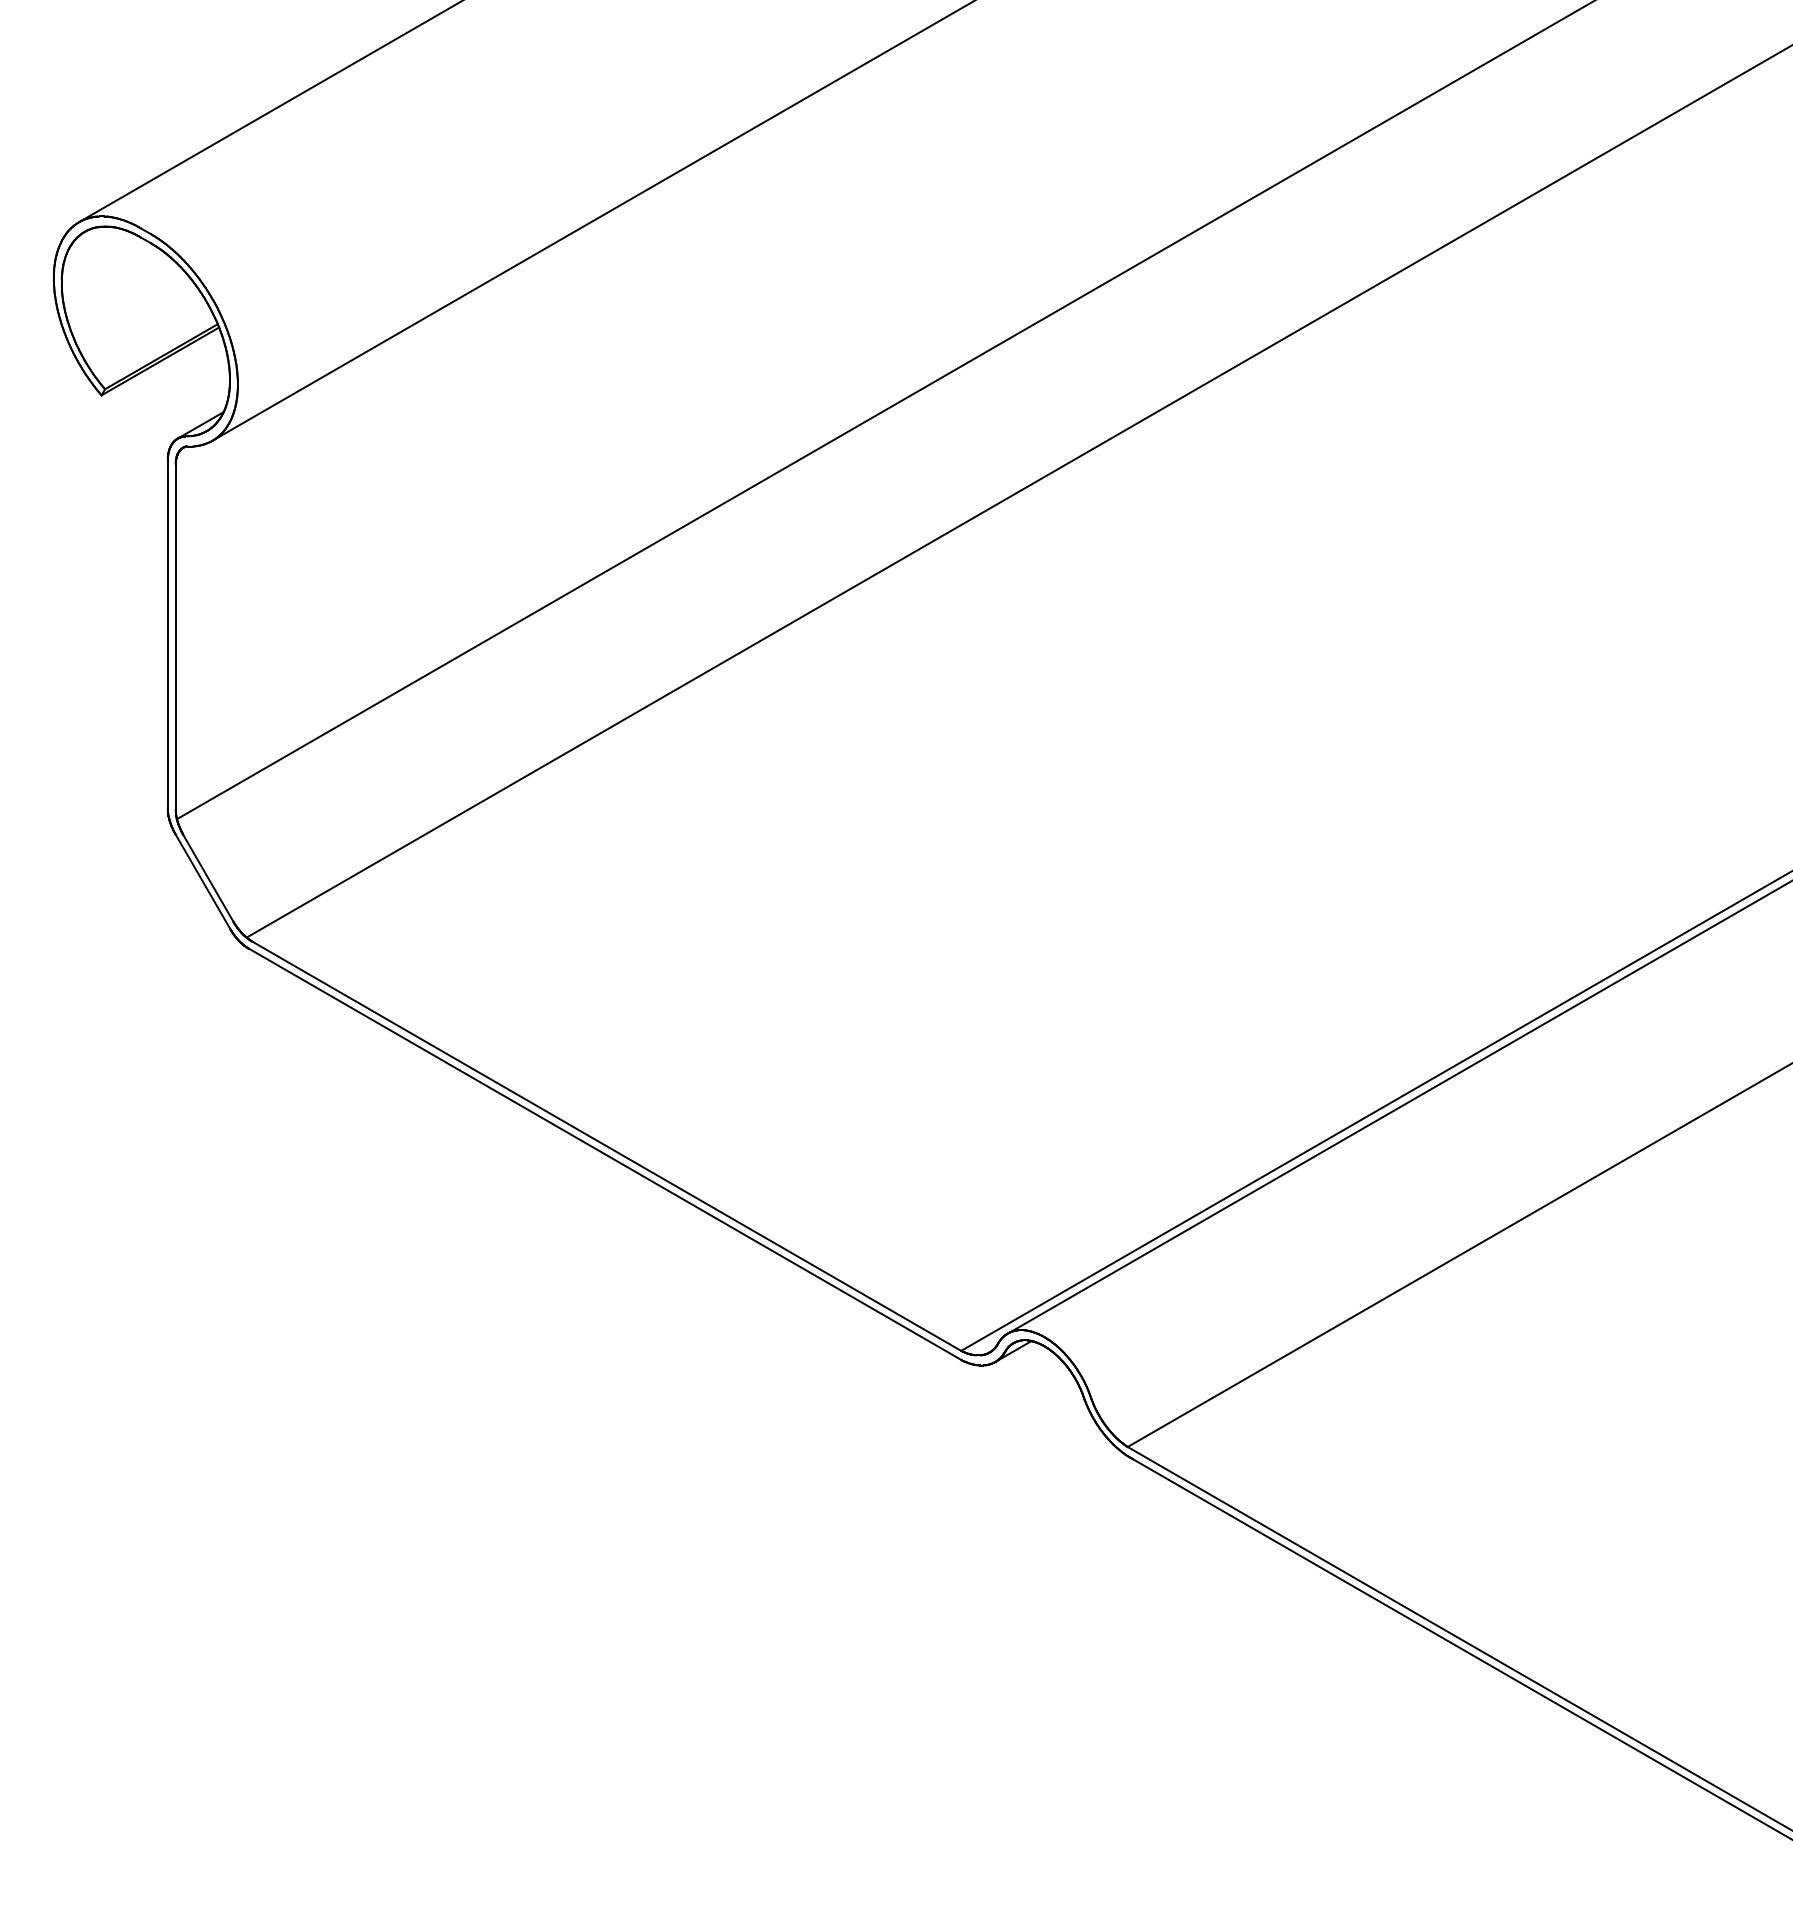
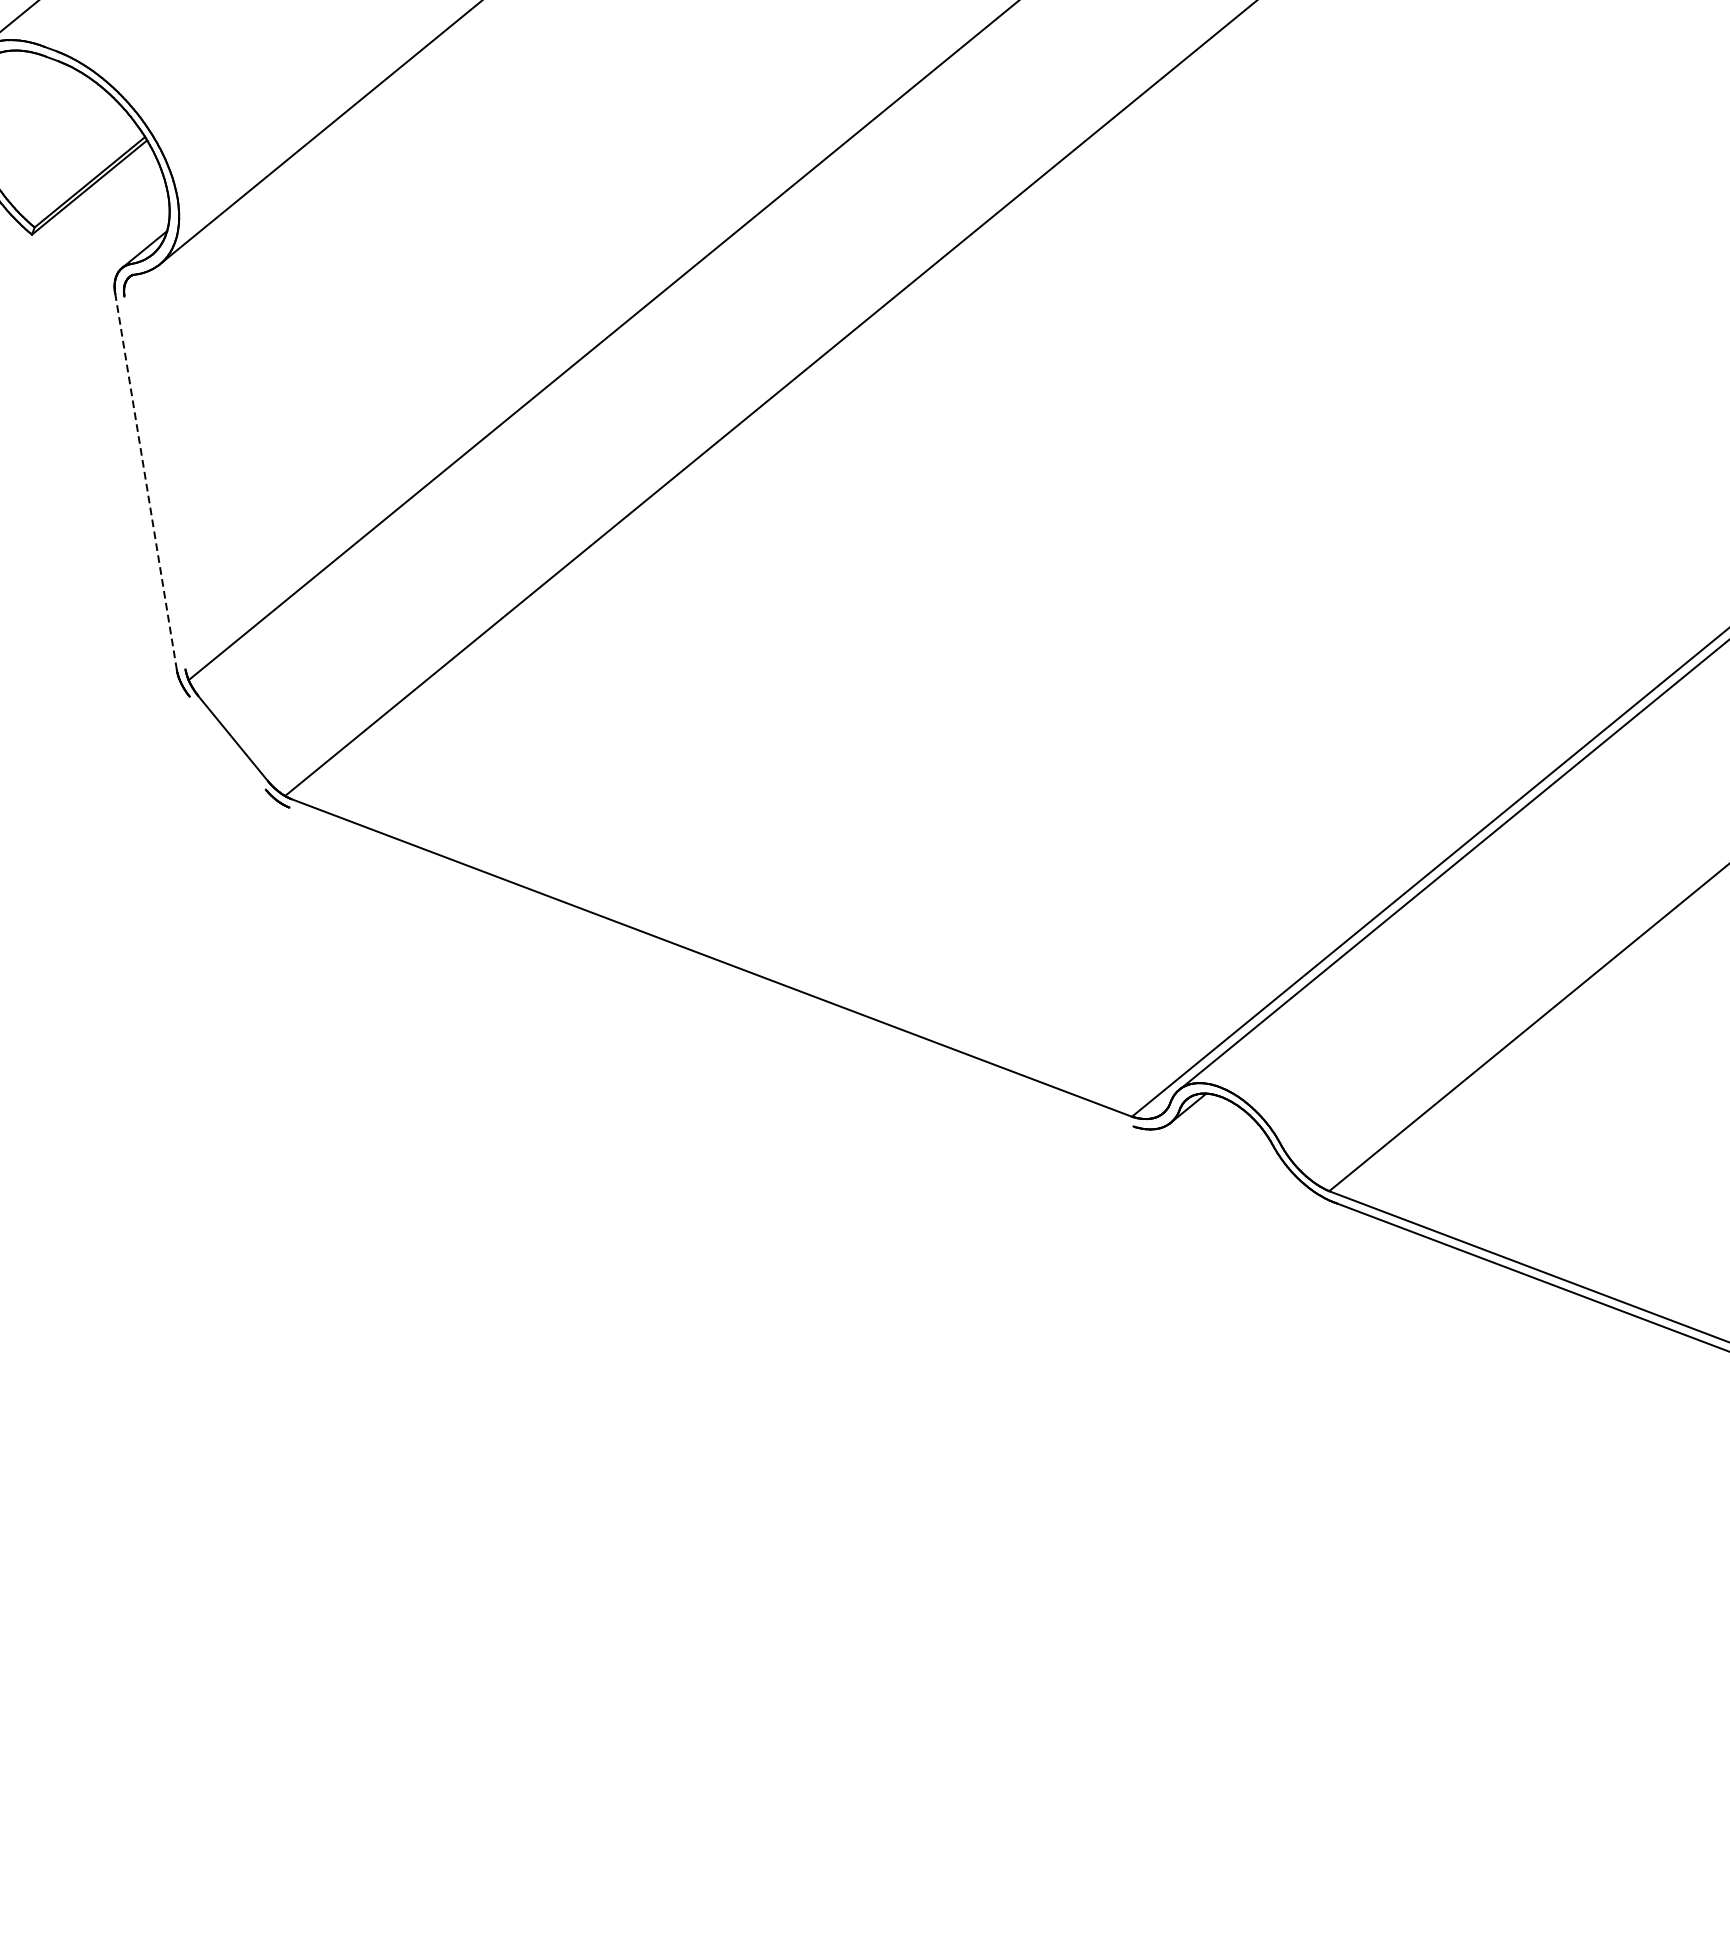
line: (167, 634) -> (145, 481), solid -> dashed
line: (175, 636) -> (154, 482), removed
line: (202, 881) -> (227, 743), removed
line: (604, 1153) -> (710, 966), removed

